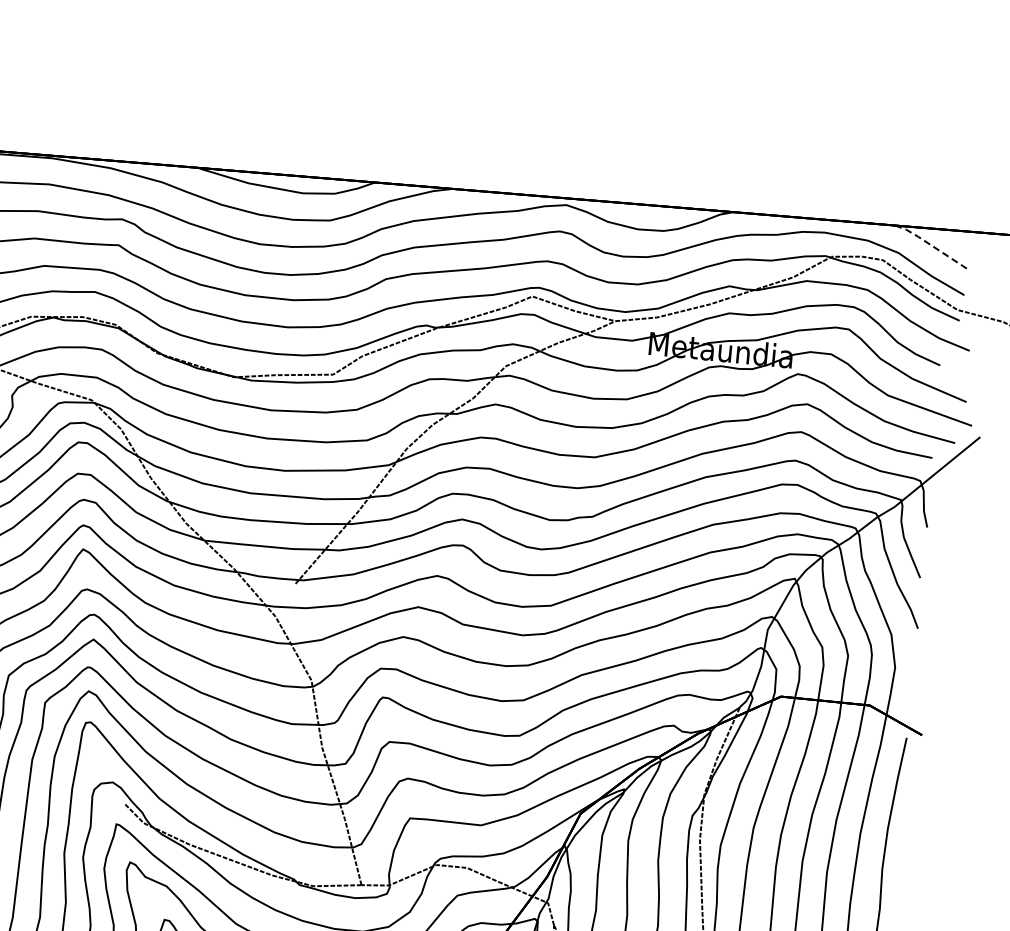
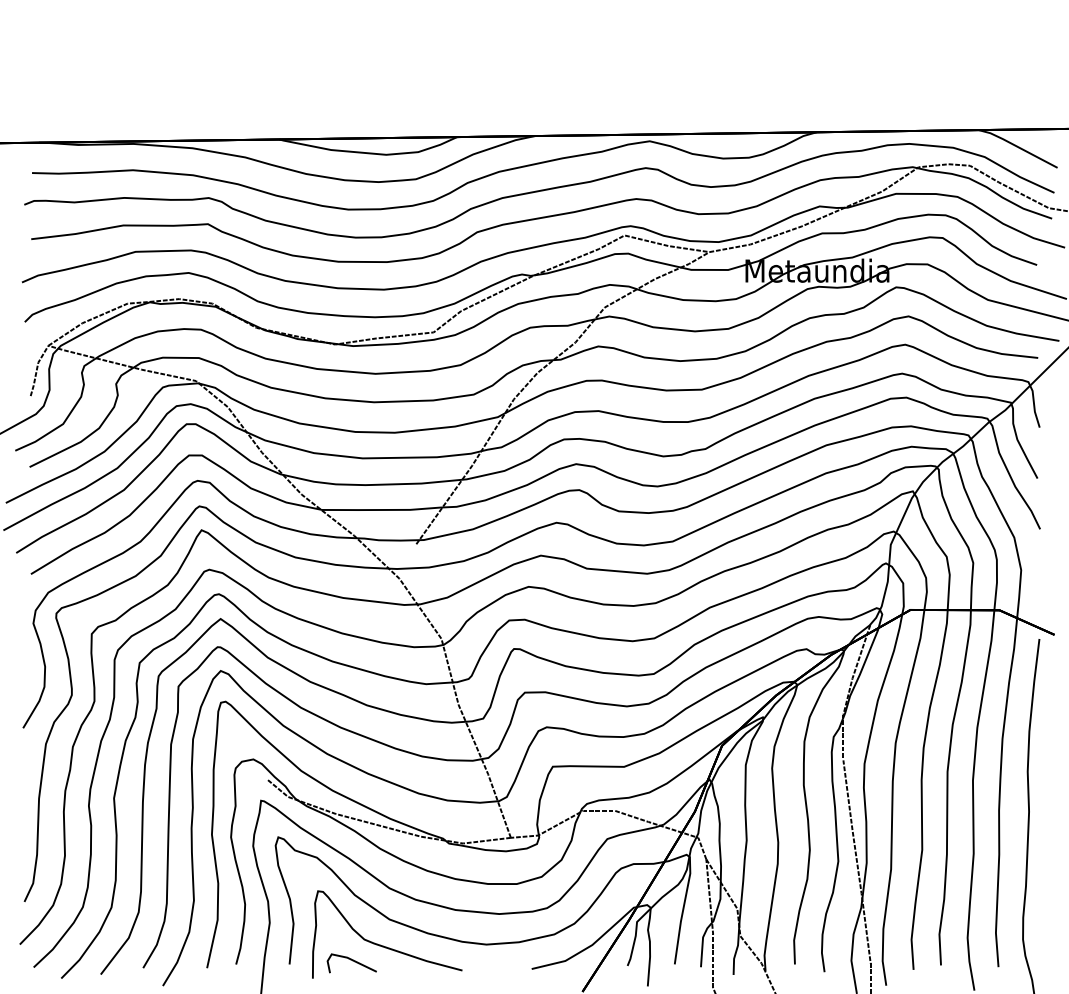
line: (932, 246) -> (1018, 147), dashed -> solid

